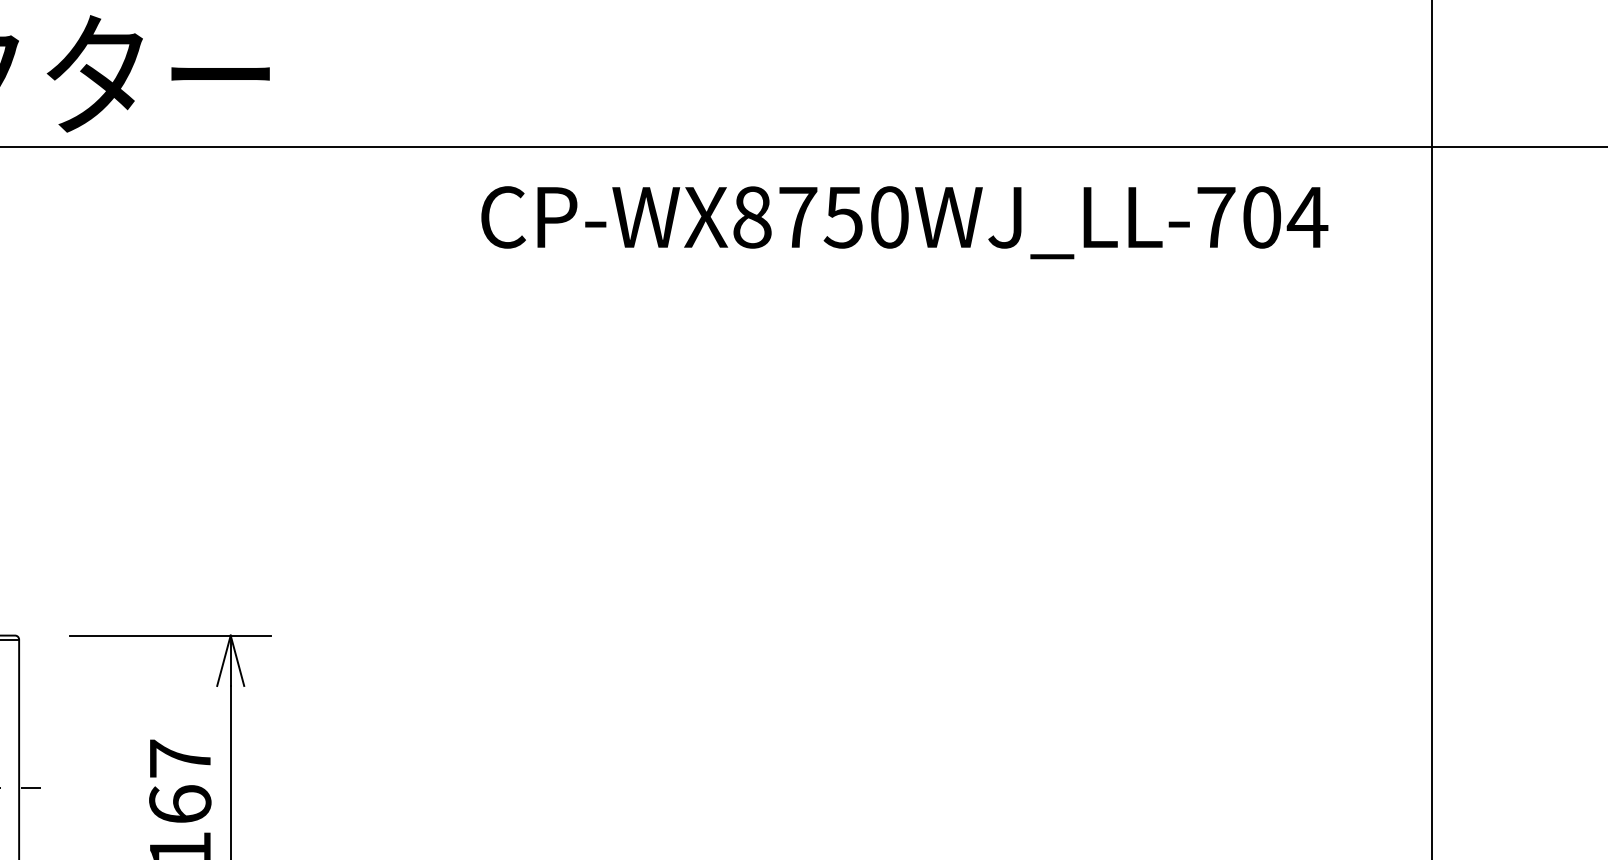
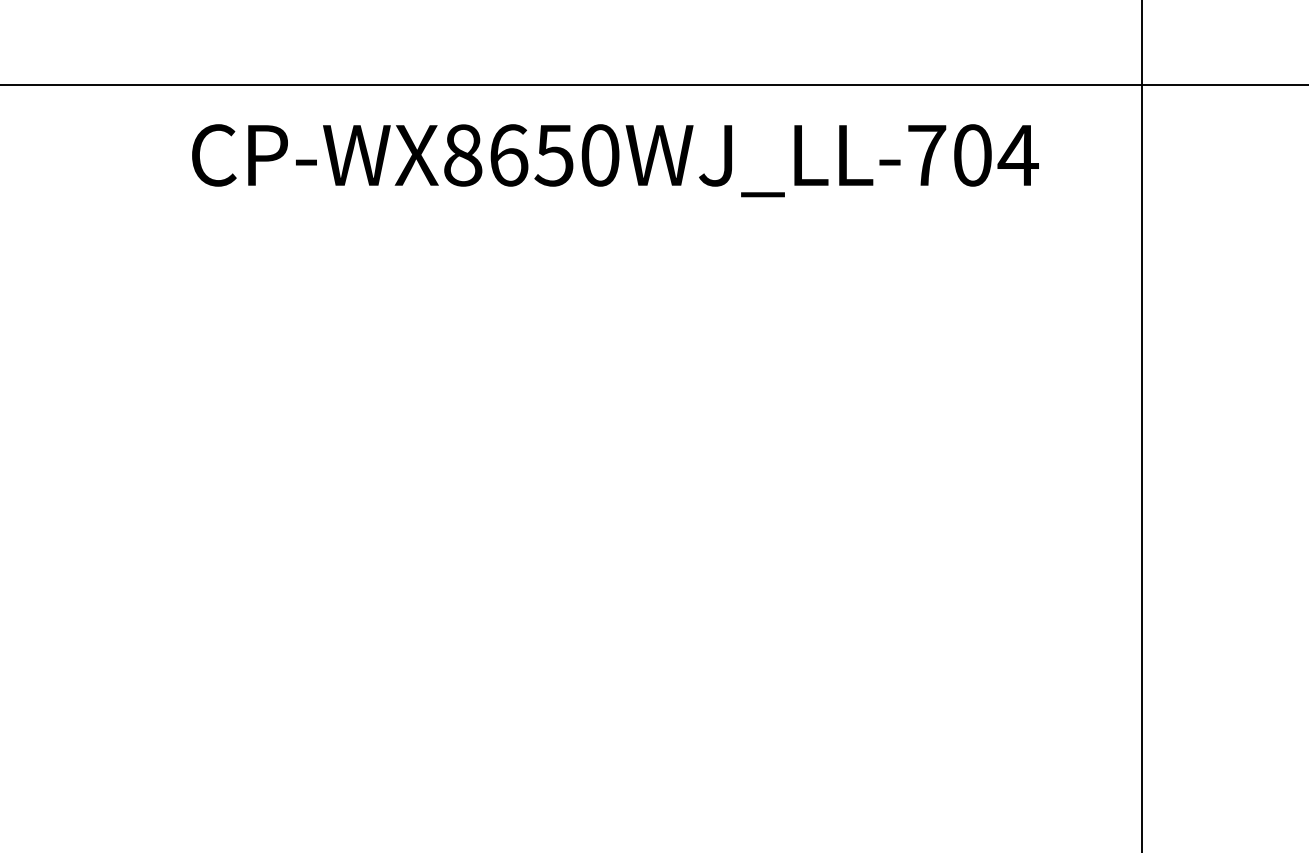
text: (798, 217) -> (509, 155), CP-WX8750WJ_LL-704 -> CP-WX8650WJ_LL-704

